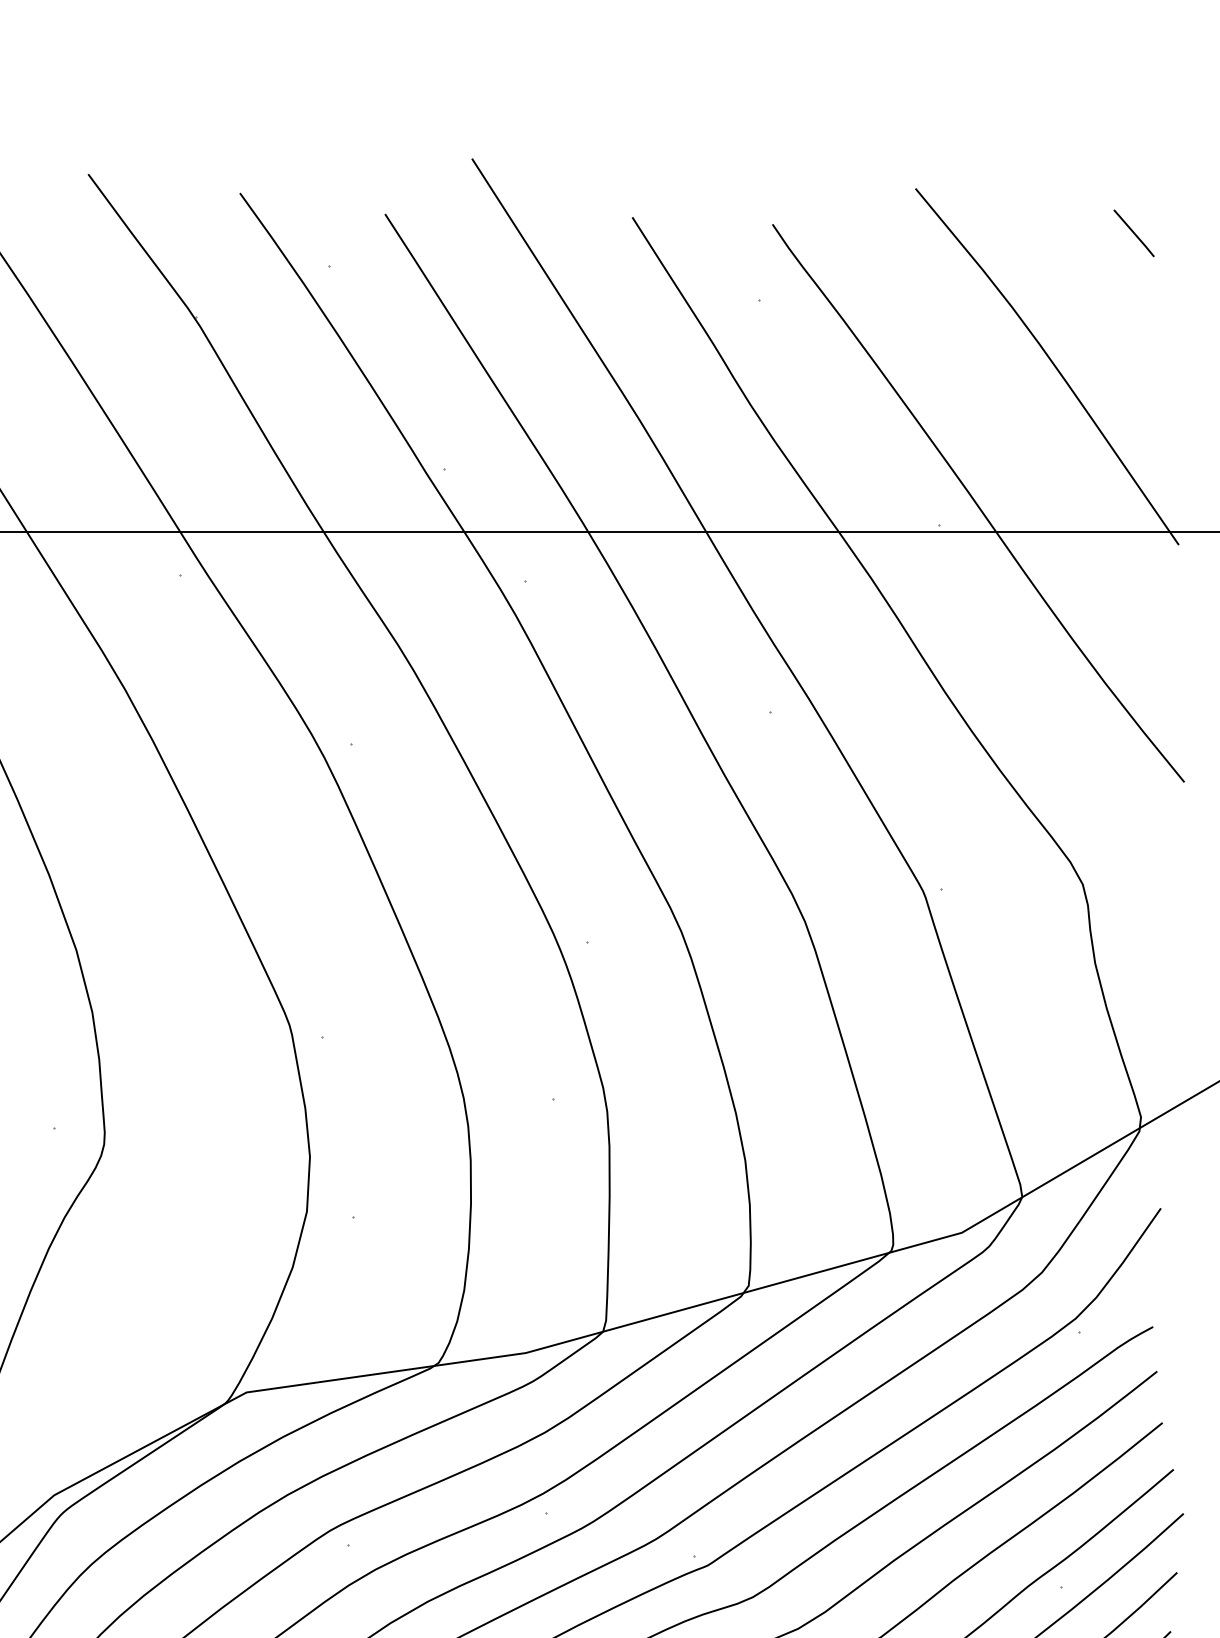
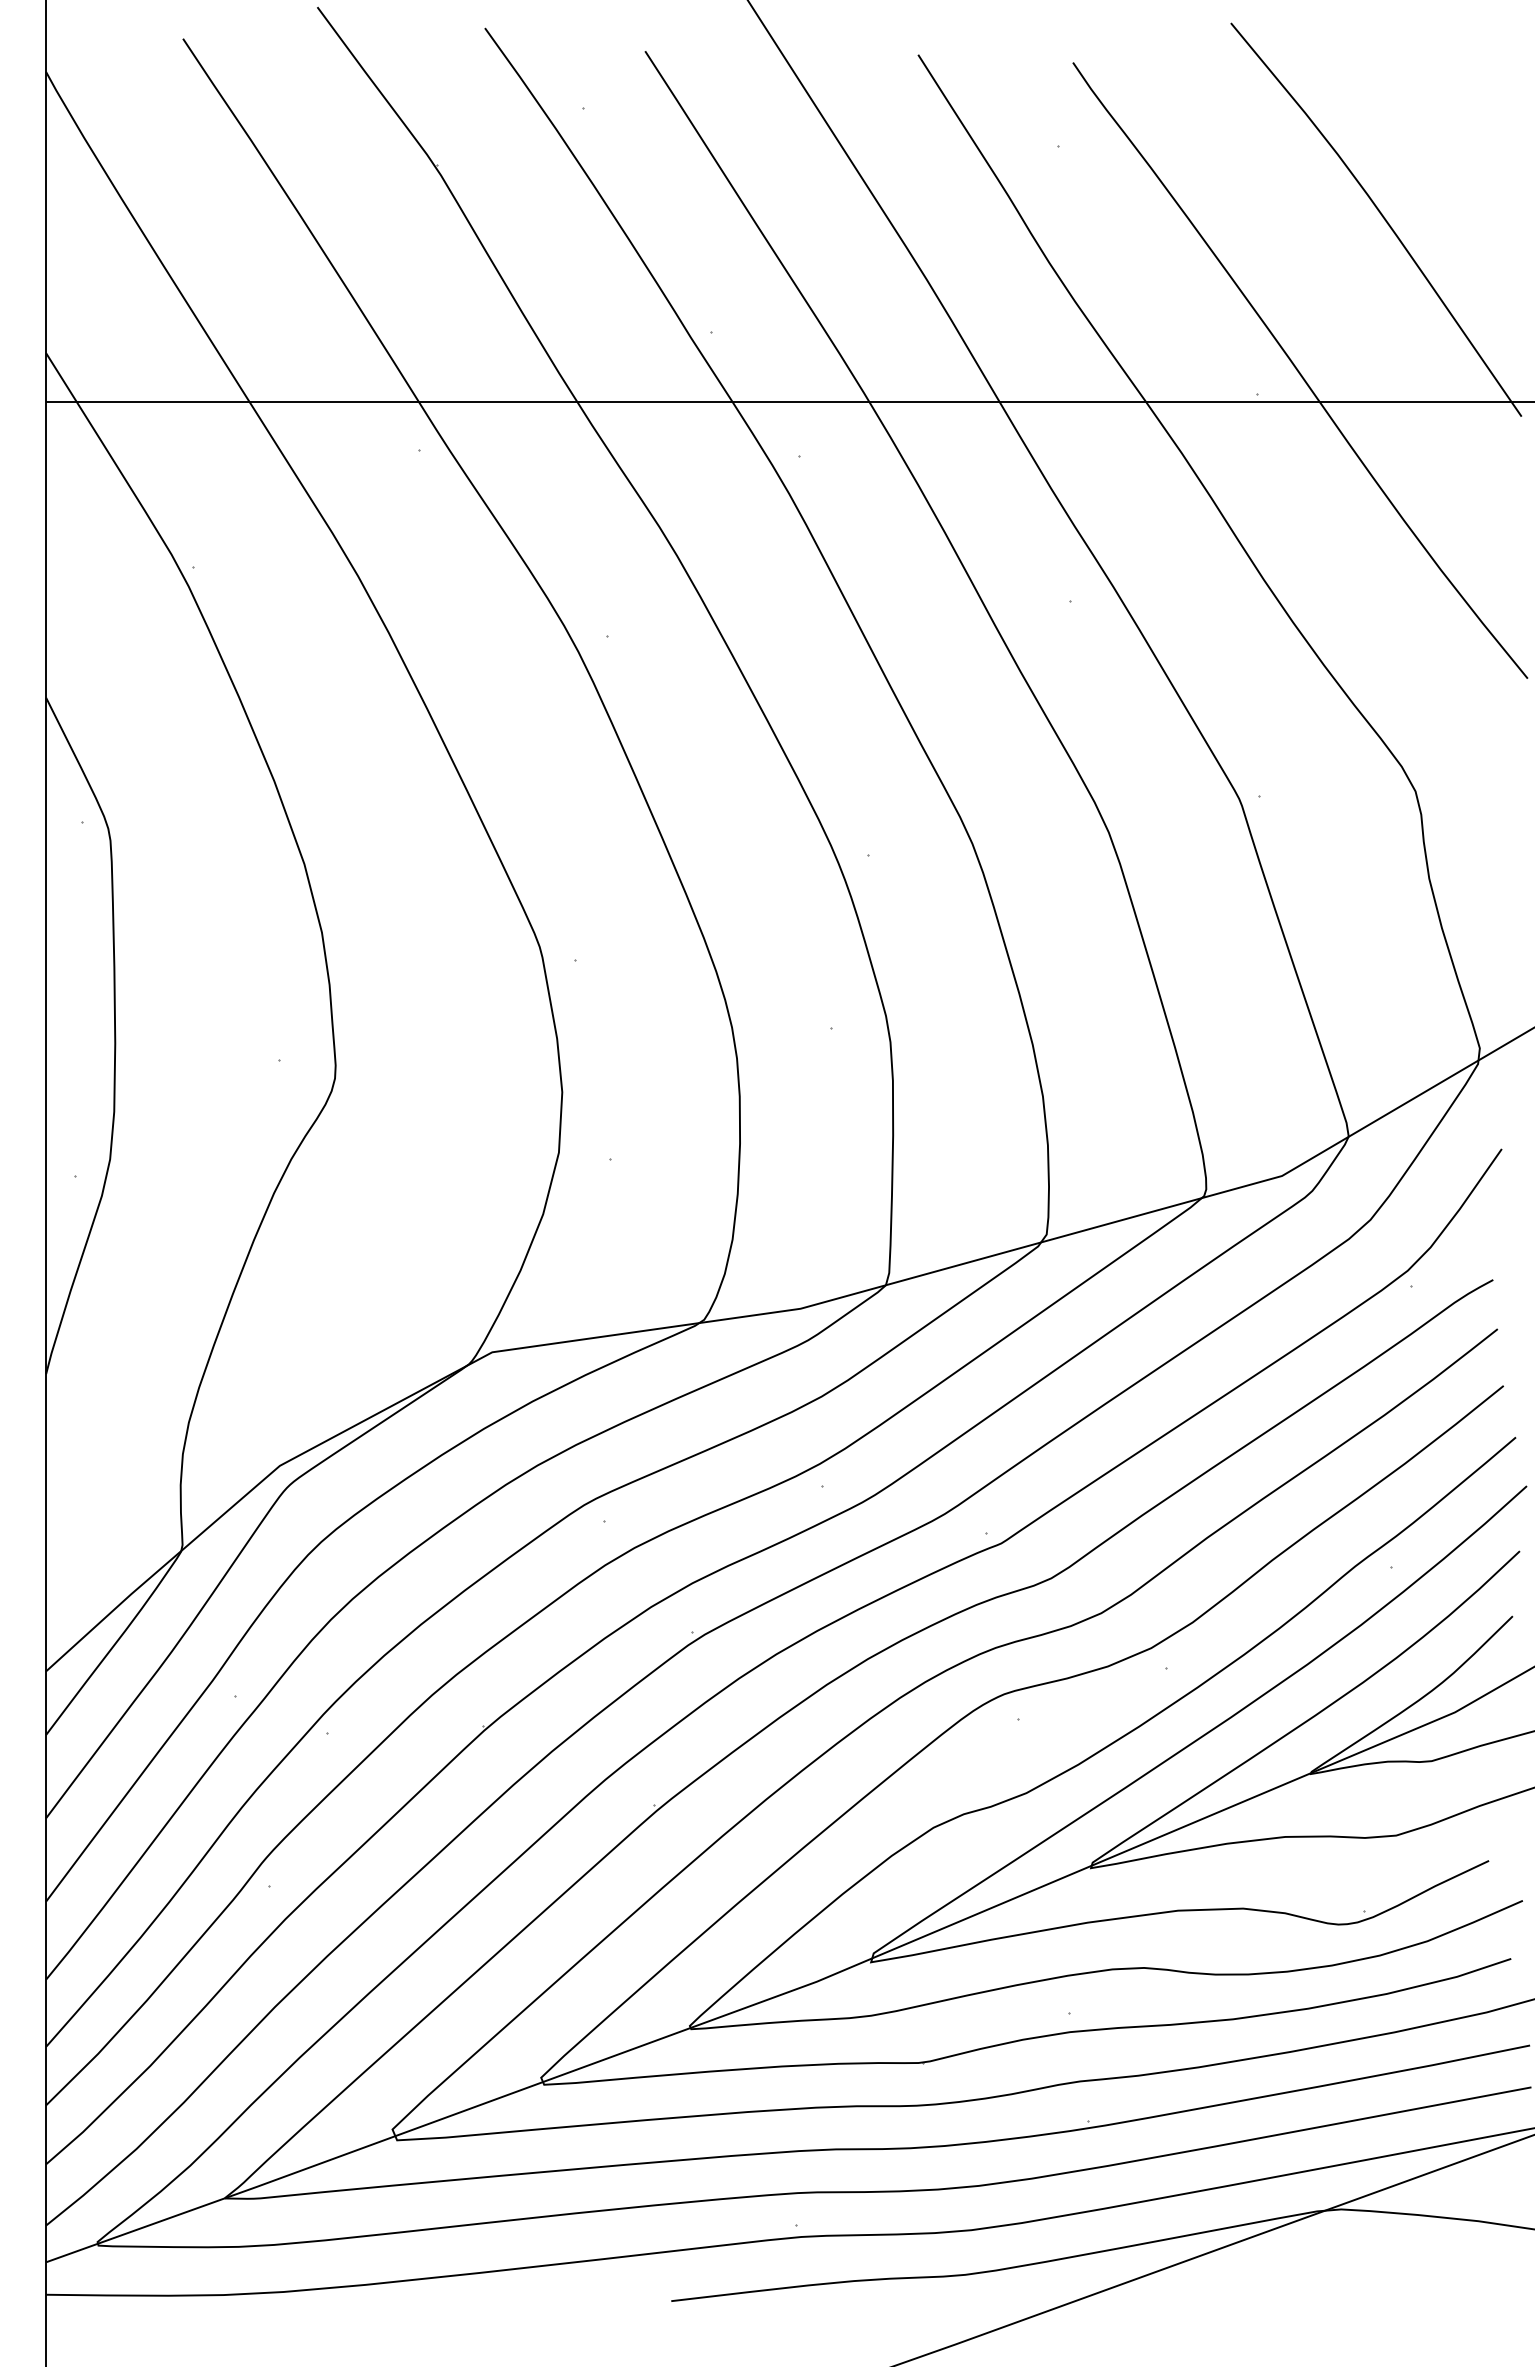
line: (1133, 233) -> (1471, 72), removed

